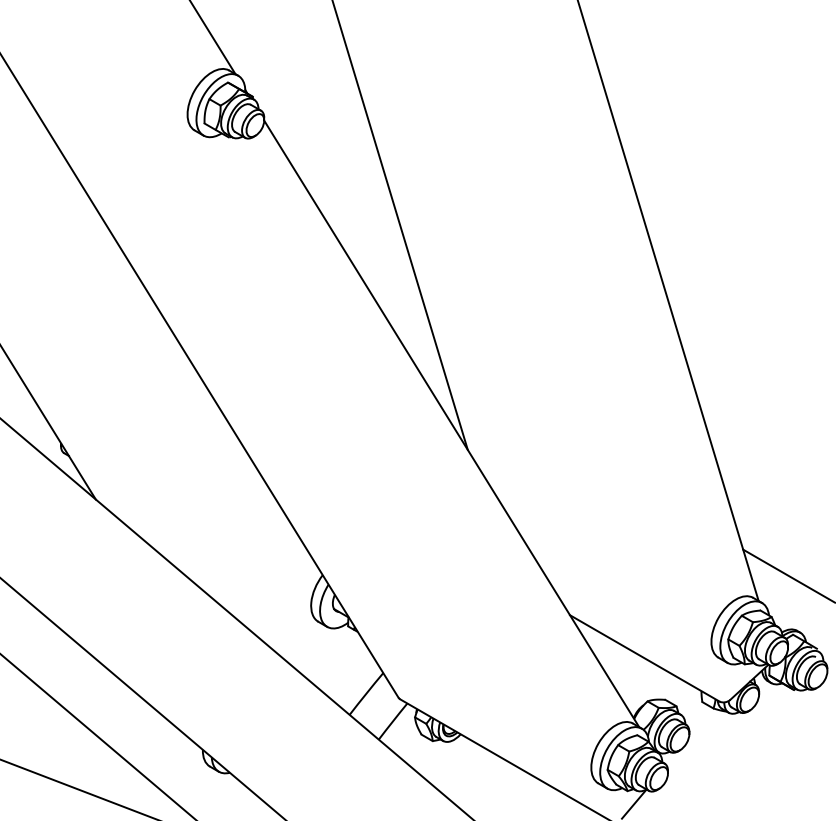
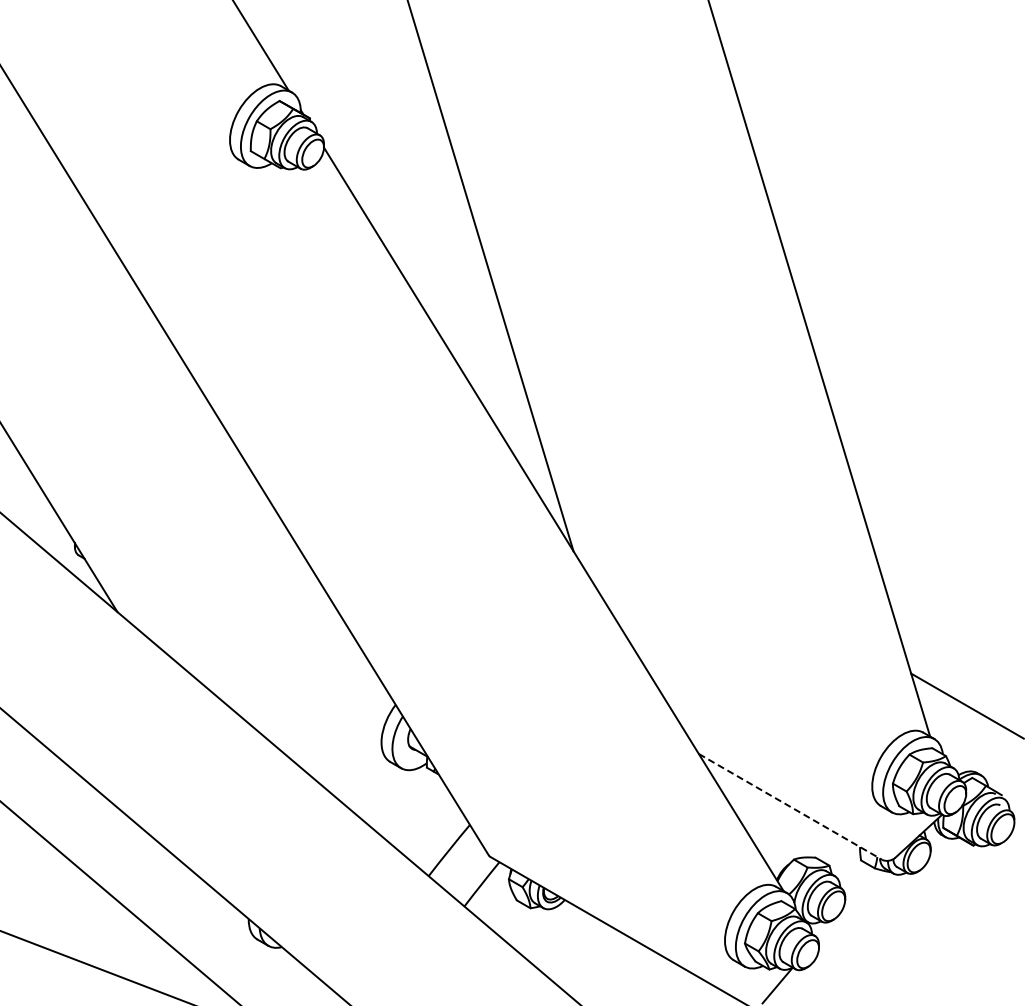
line: (644, 658) -> (790, 806), solid -> dashed

